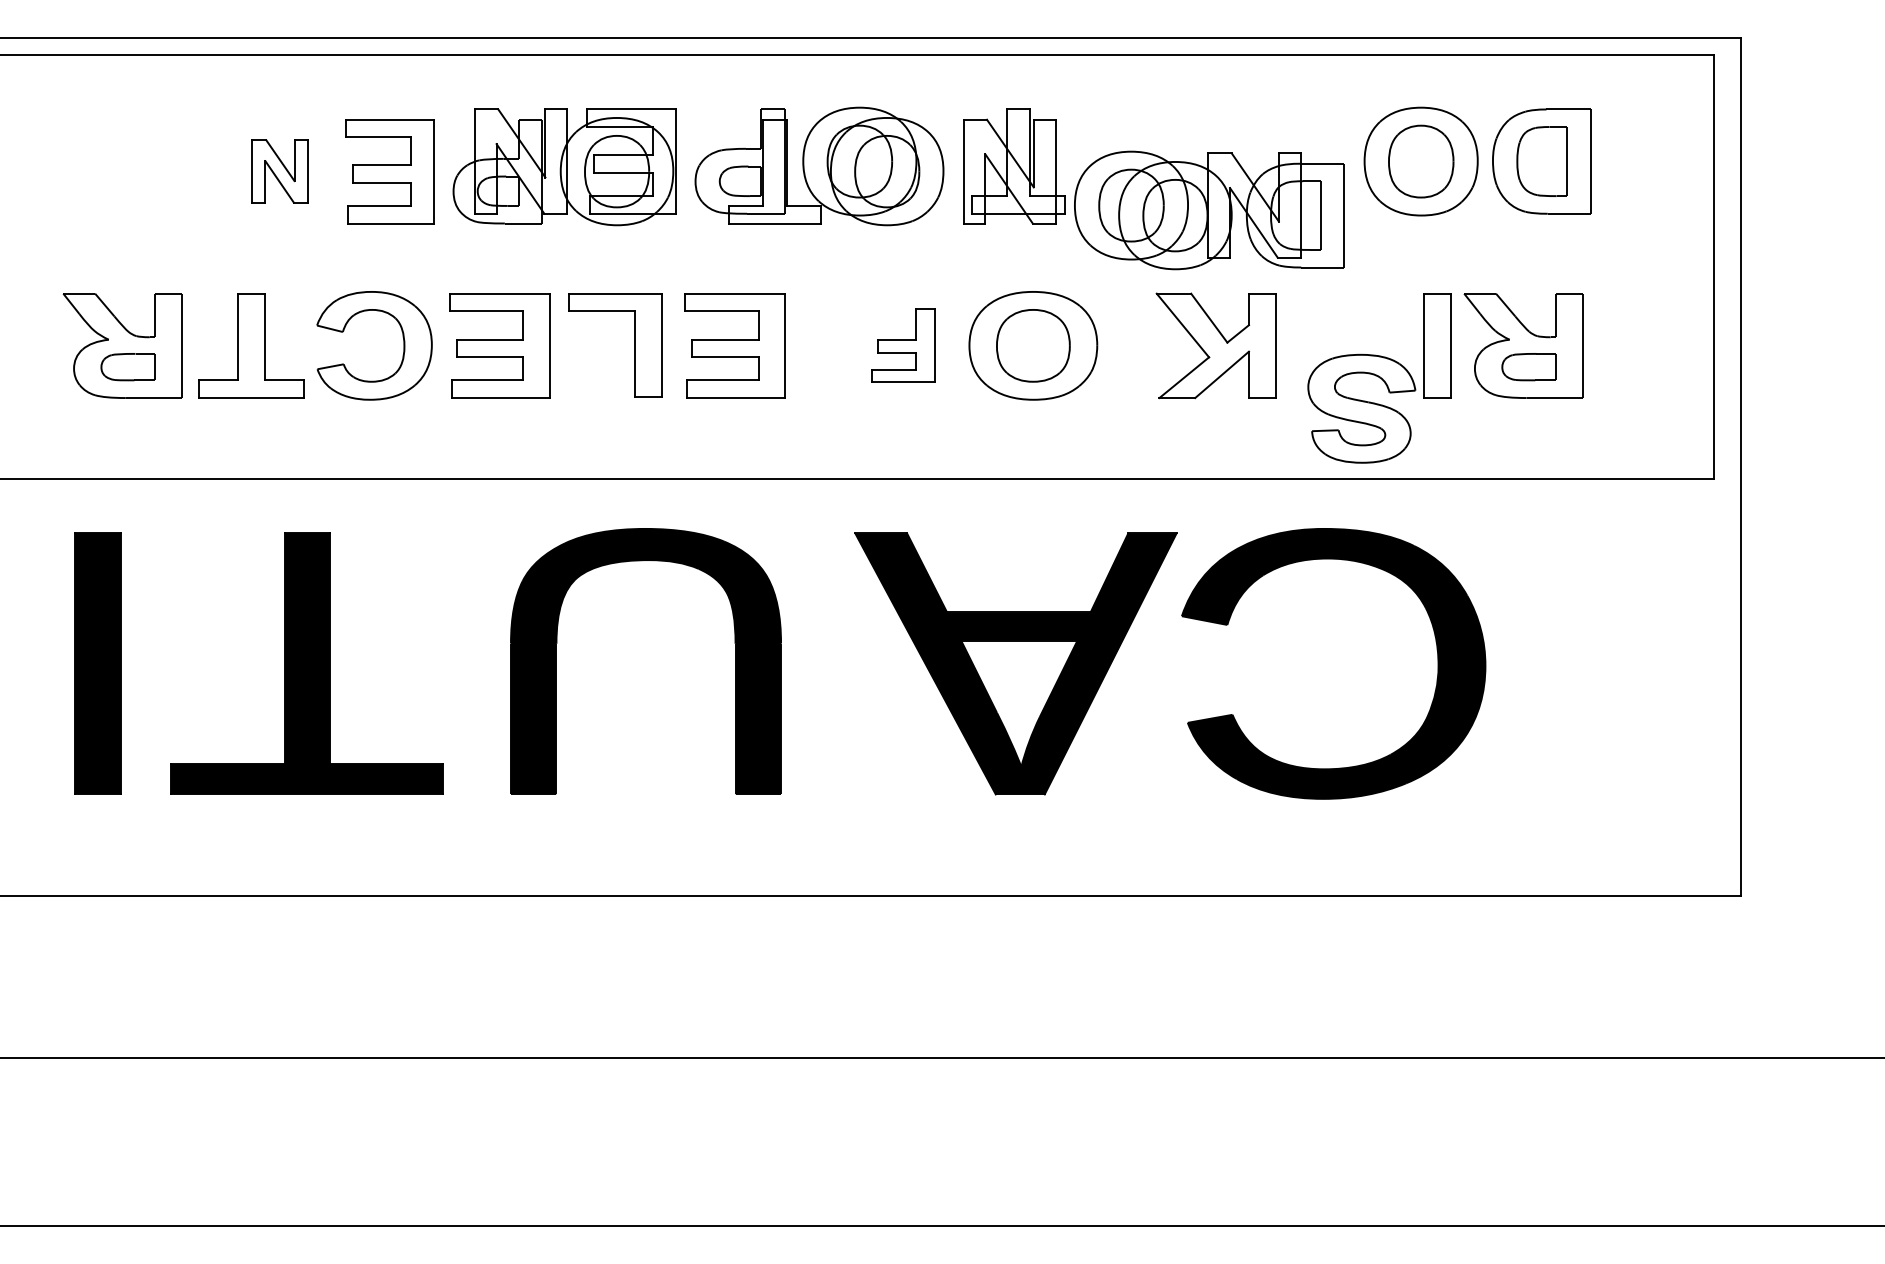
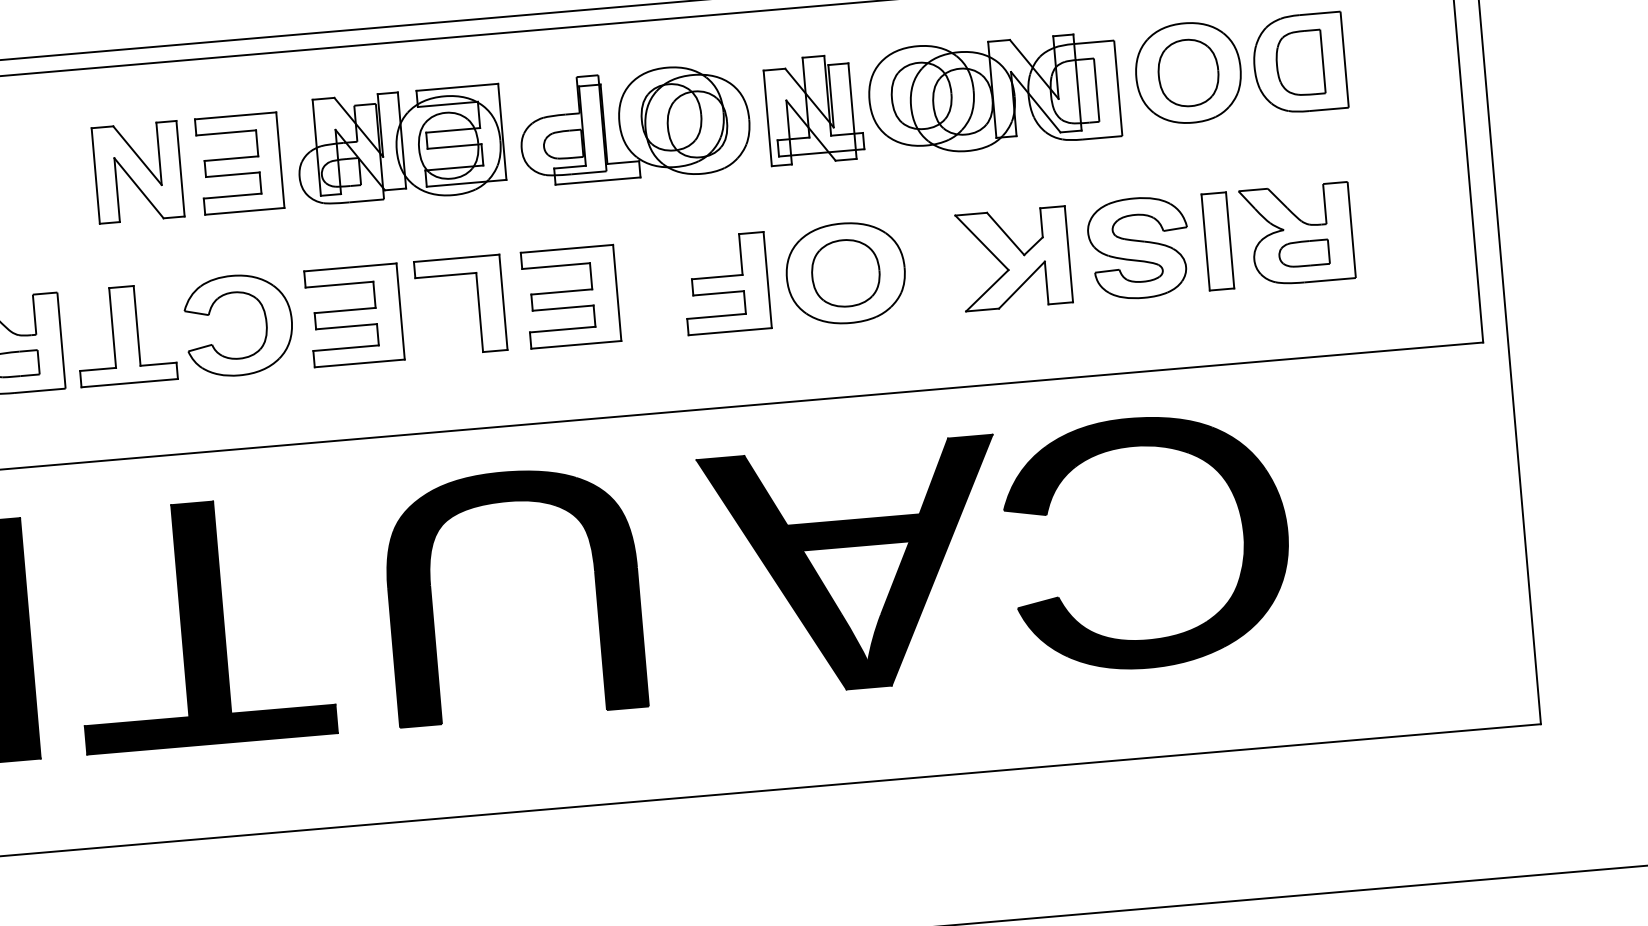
part: (279, 171) -> (137, 172), size x1.67
part: (1209, 210) -> (993, 94), moved
part: (903, 345) -> (726, 283), size x1.43
part: (1361, 408) -> (1138, 247), moved

